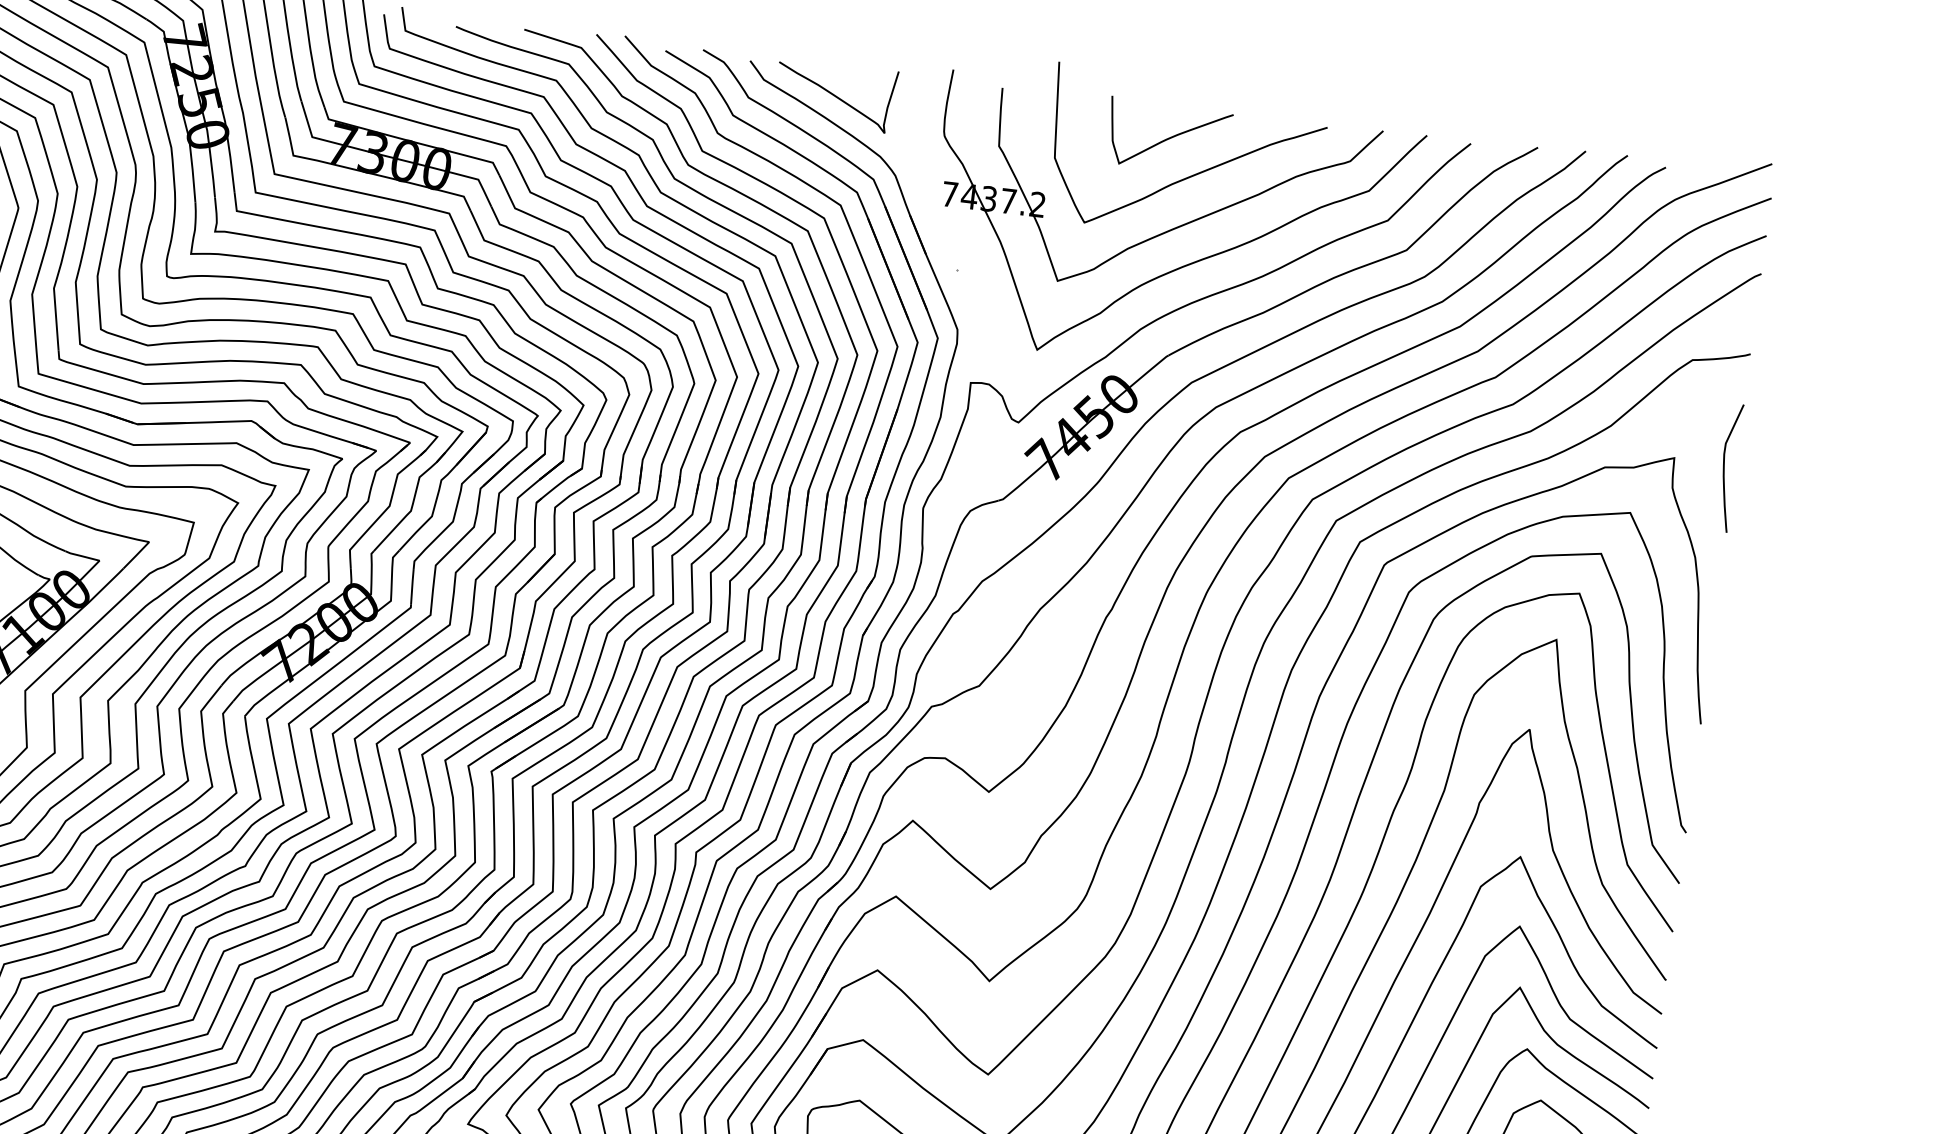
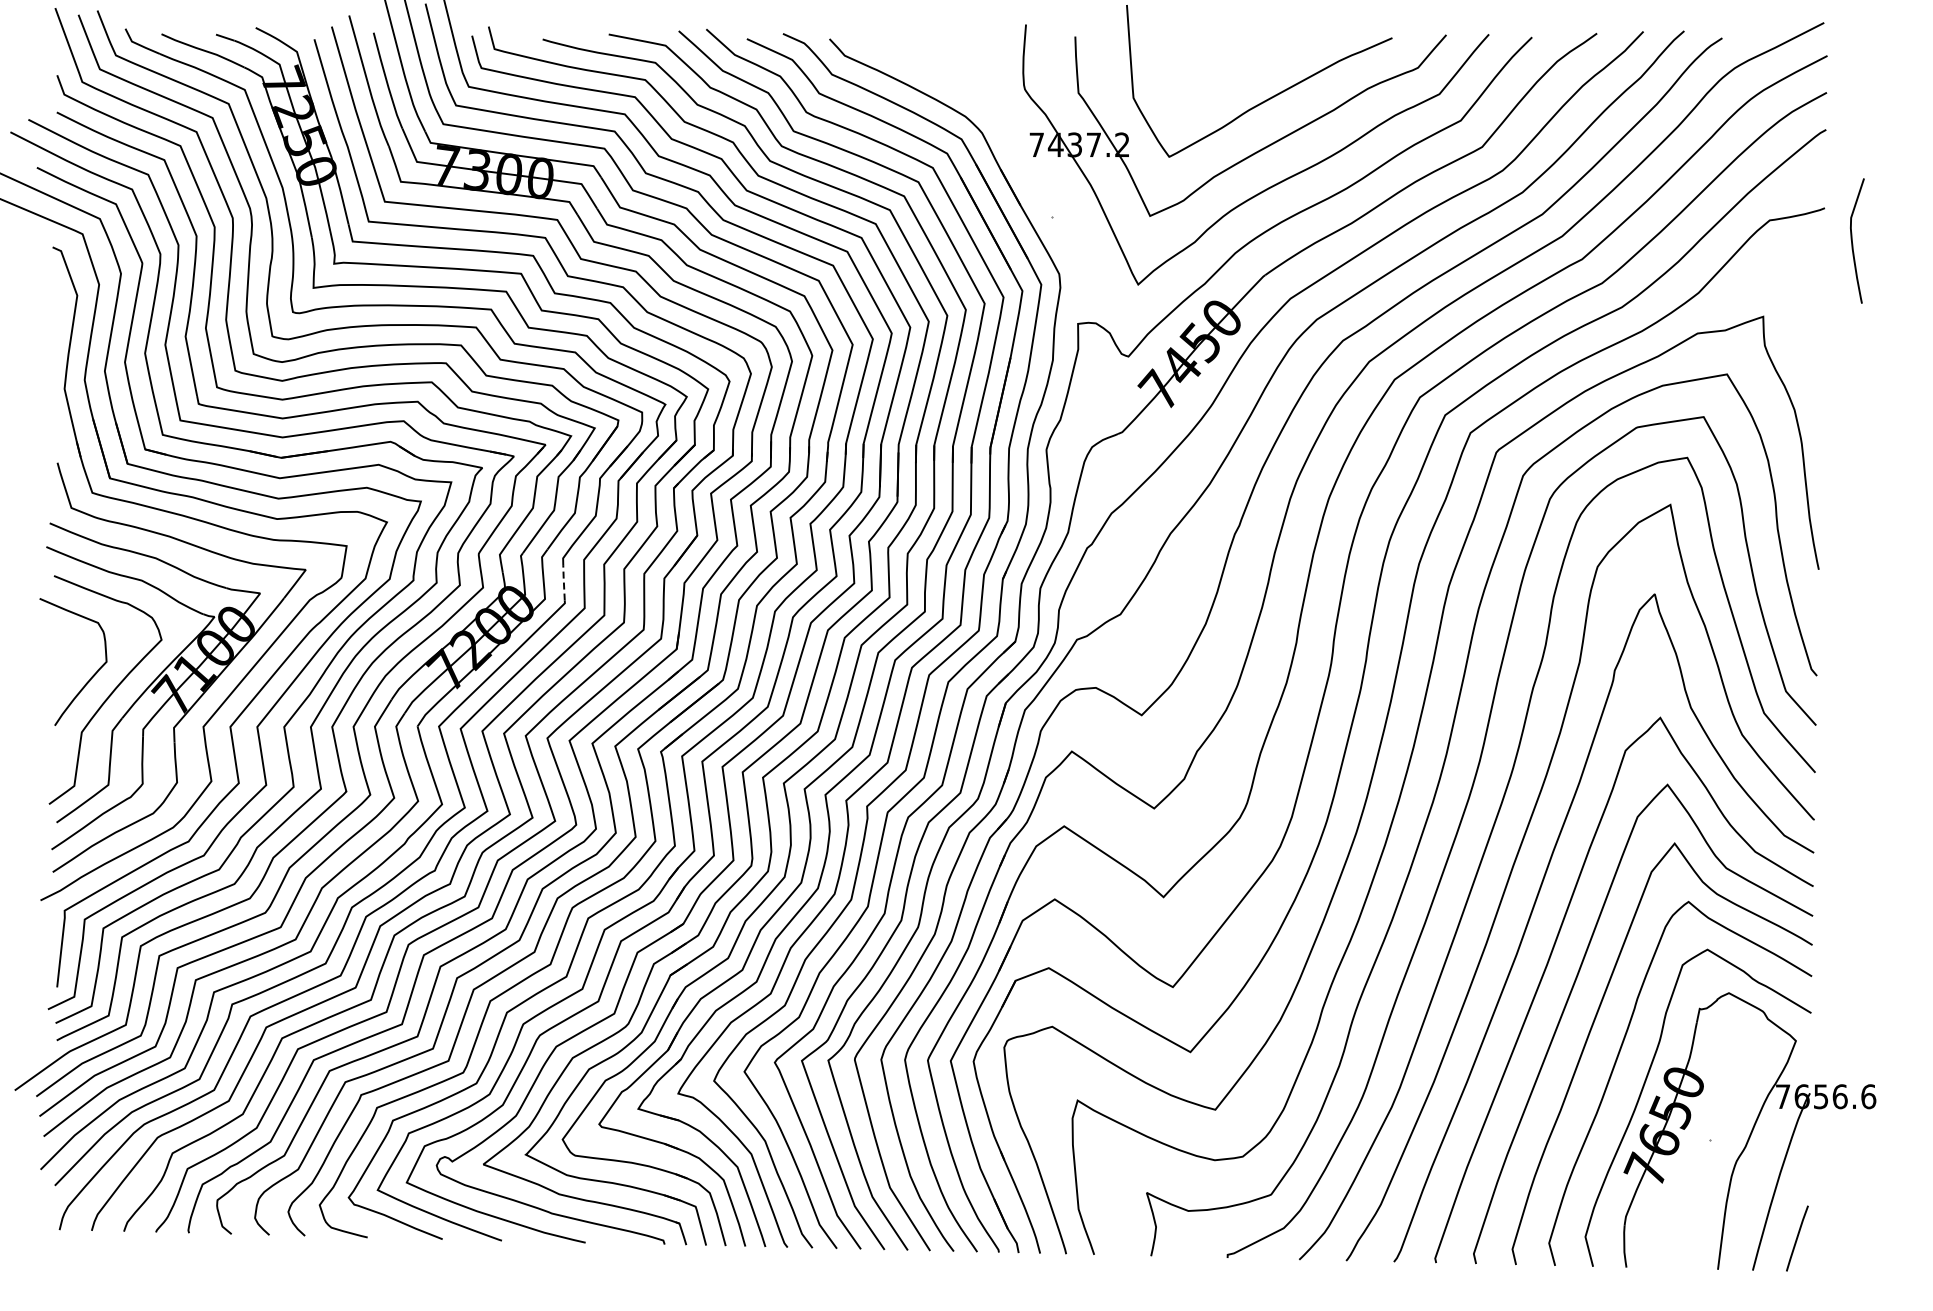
curve: (835, 96) -> (915, 63), removed
curve: (1168, 137) -> (1240, 65), removed
curve: (1724, 466) -> (1852, 240), moved
line: (412, 585) -> (563, 581), solid -> dashed

